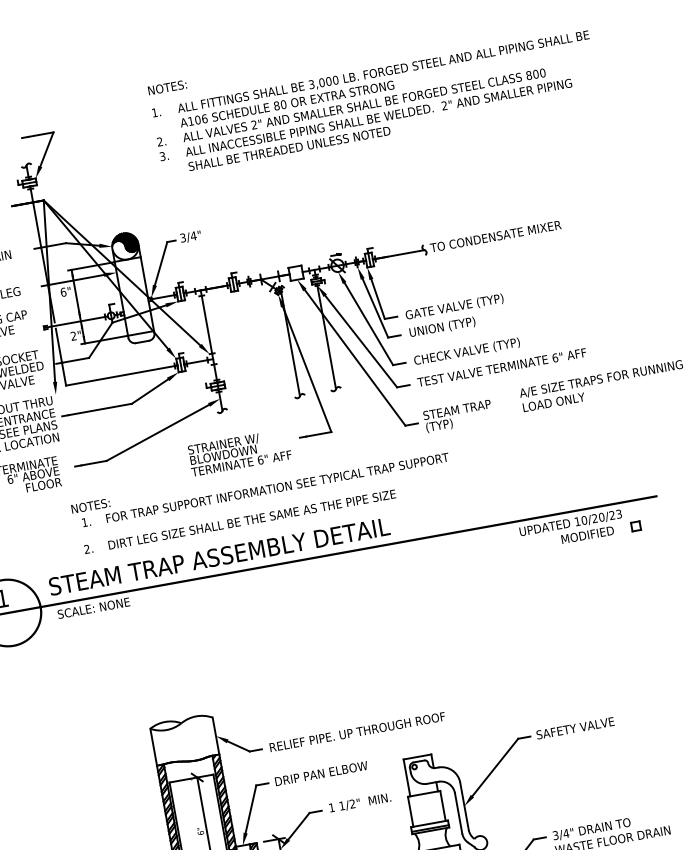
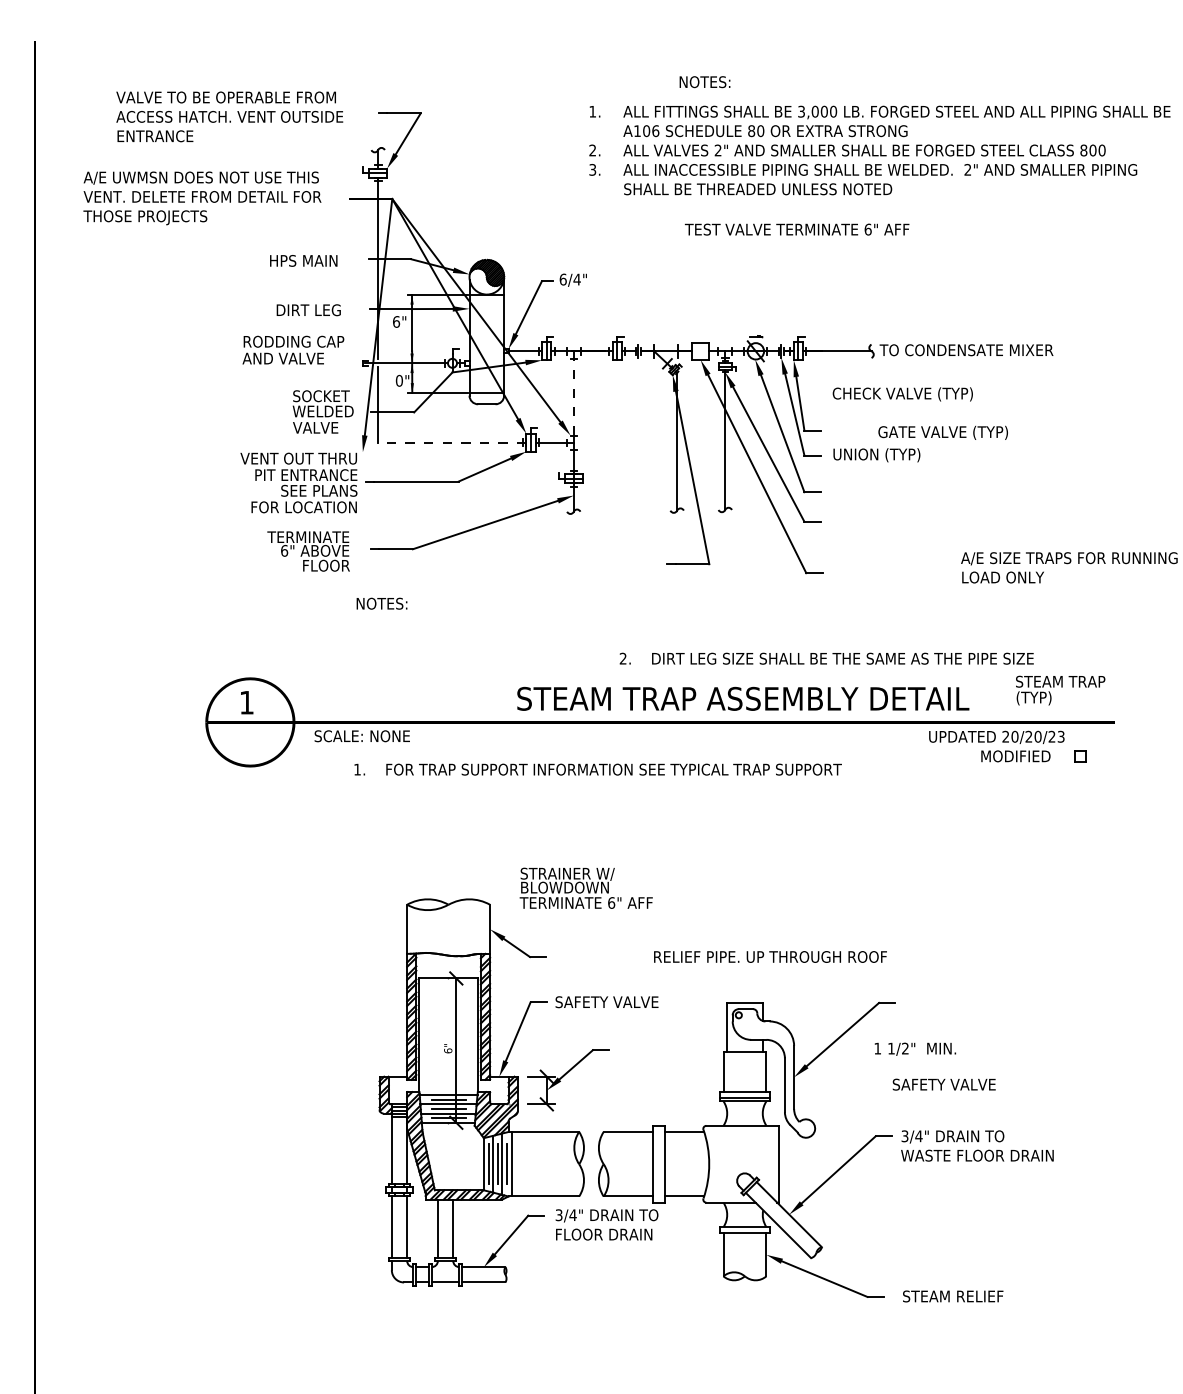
text: (167, 87) -> (704, 82), moved
text: (375, 103) -> (879, 150), moved
text: (182, 237) -> (562, 279), 3/4" -> 6/4"
text: (454, 307) -> (942, 432), moved
line: (206, 322) -> (573, 393), solid -> dashed
text: (72, 336) -> (398, 380), 2" -> 0"
text: (466, 352) -> (902, 394), moved
text: (502, 367) -> (797, 229), moved
line: (121, 375) -> (451, 442), solid -> dashed
text: (458, 416) -> (1060, 690), moved
text: (238, 452) -> (585, 887), moved
text: (265, 489) -> (597, 769), moved
text: (239, 521) -> (826, 658), moved
text: (577, 521) -> (1005, 736), 10/20/23 -> 20/20/23
text: (219, 556) -> (743, 698), moved
text: (574, 728) -> (943, 1084), moved
text: (357, 731) -> (770, 956), moved
text: (320, 773) -> (616, 1002), DRIP PAN ELBOW -> SAFETY VALVE
text: (360, 802) -> (915, 1048), moved

